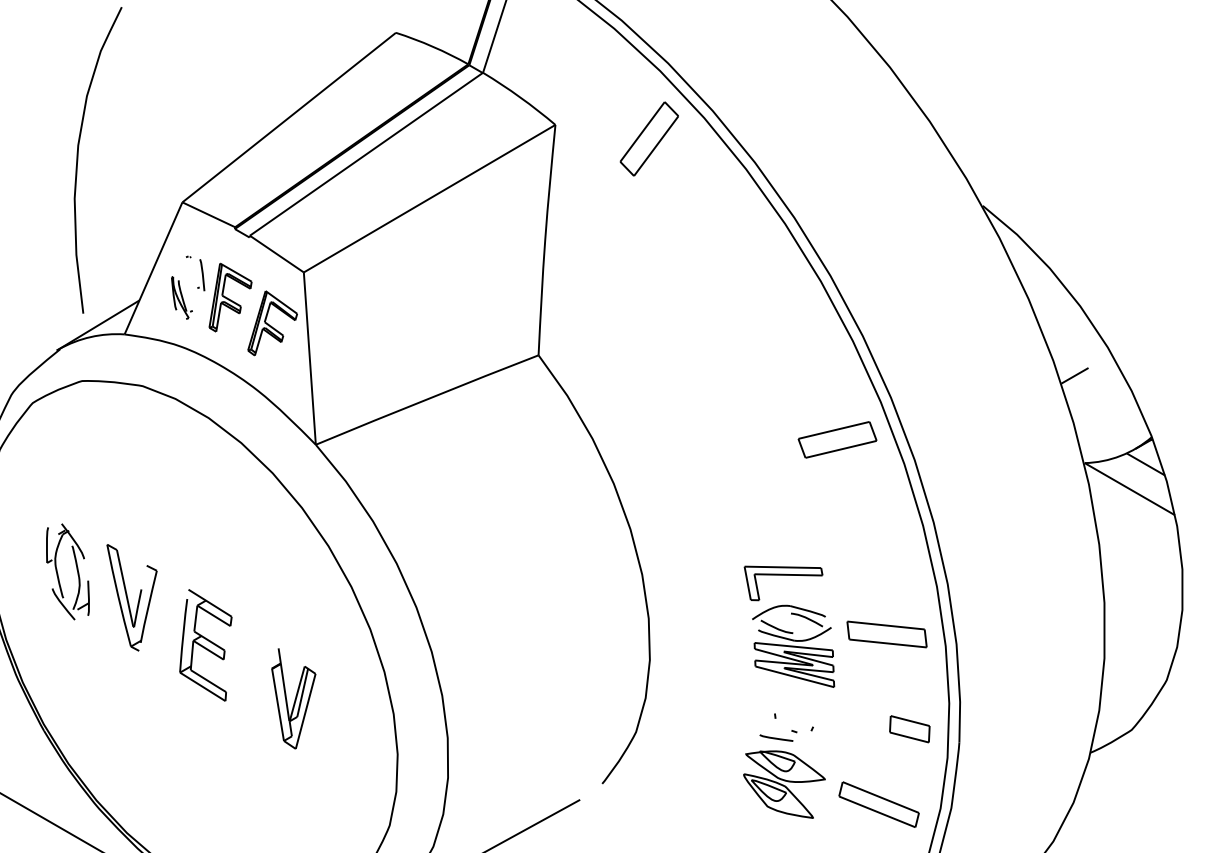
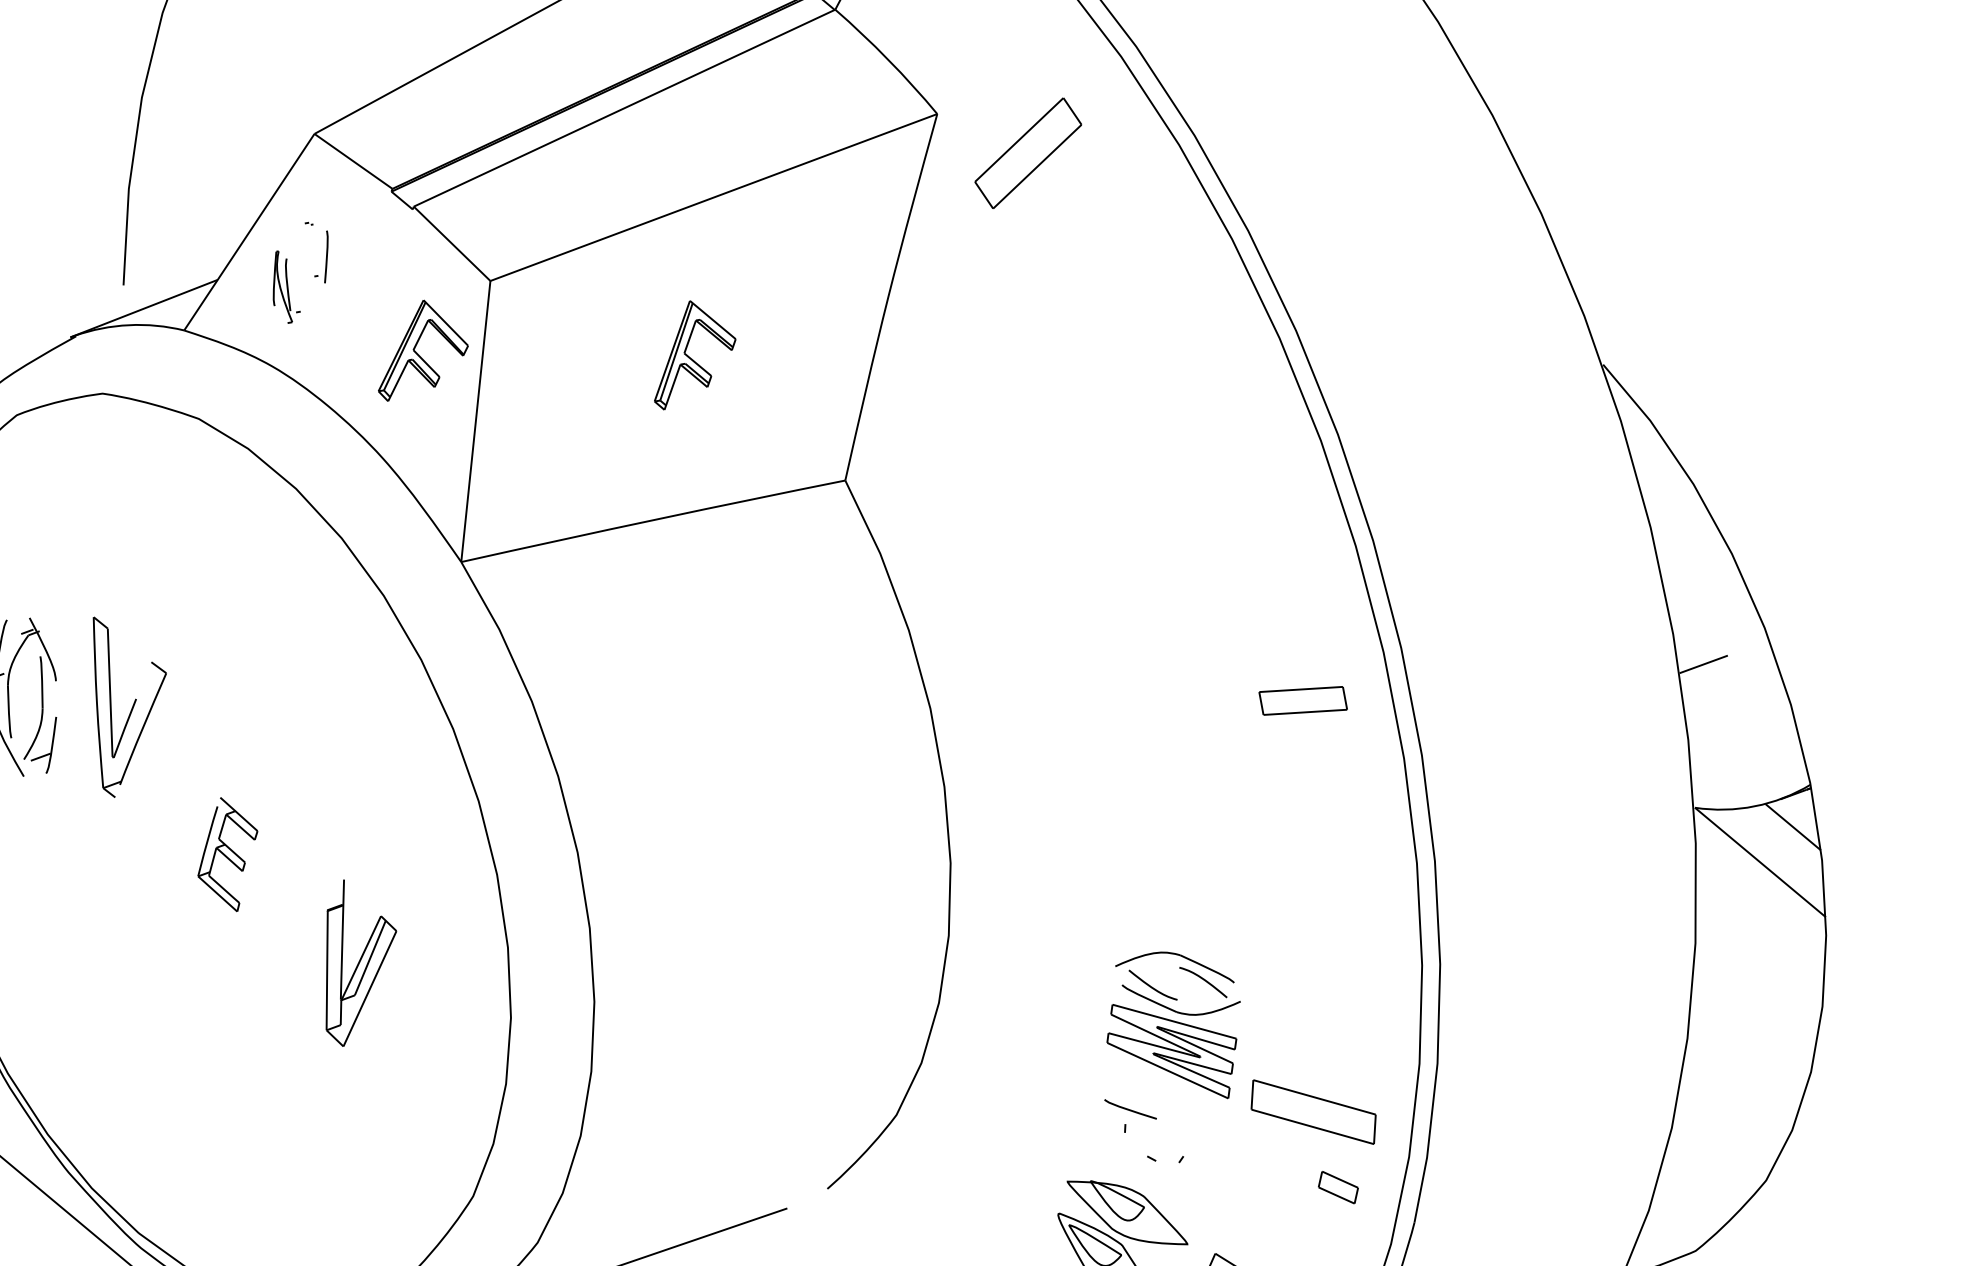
part: (648, 138) -> (1027, 152), moved
part: (230, 297) -> (697, 358), moved
part: (837, 439) -> (1303, 700), size x0.7
part: (783, 575) -> (1178, 904), removed
part: (131, 597) -> (117, 709), moved
part: (886, 634) -> (1312, 1111), moved
part: (205, 645) -> (227, 854), size x0.6
part: (909, 729) -> (1337, 1187), size x0.6
line: (776, 737) -> (1130, 1108), moved

